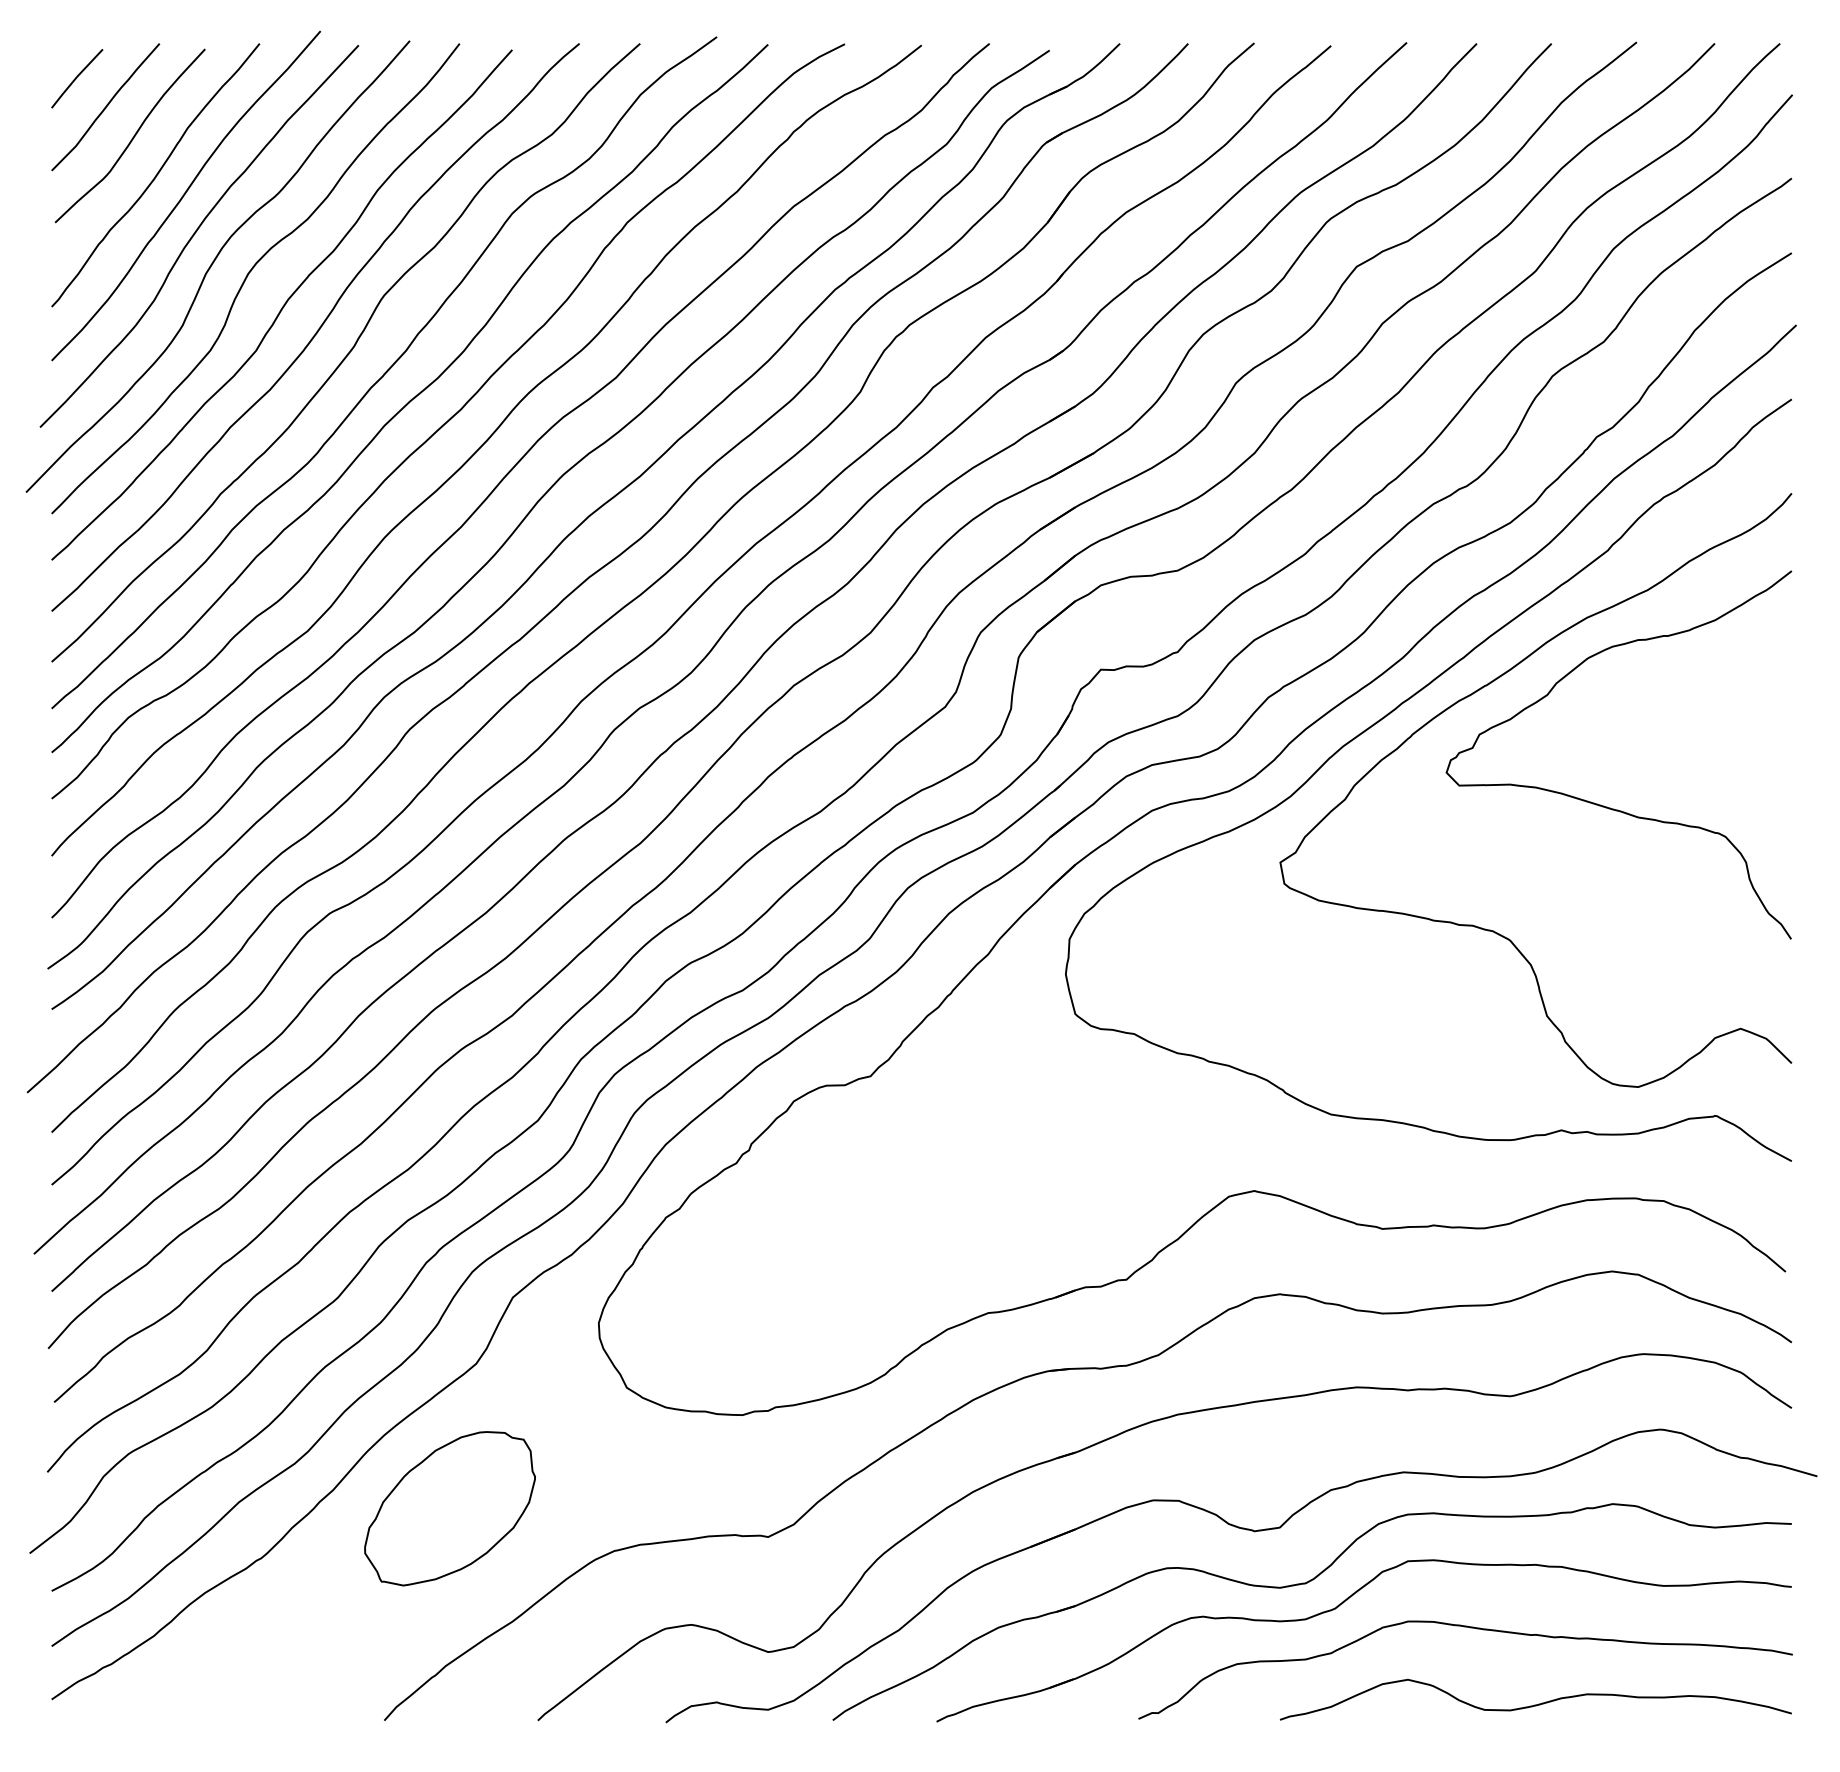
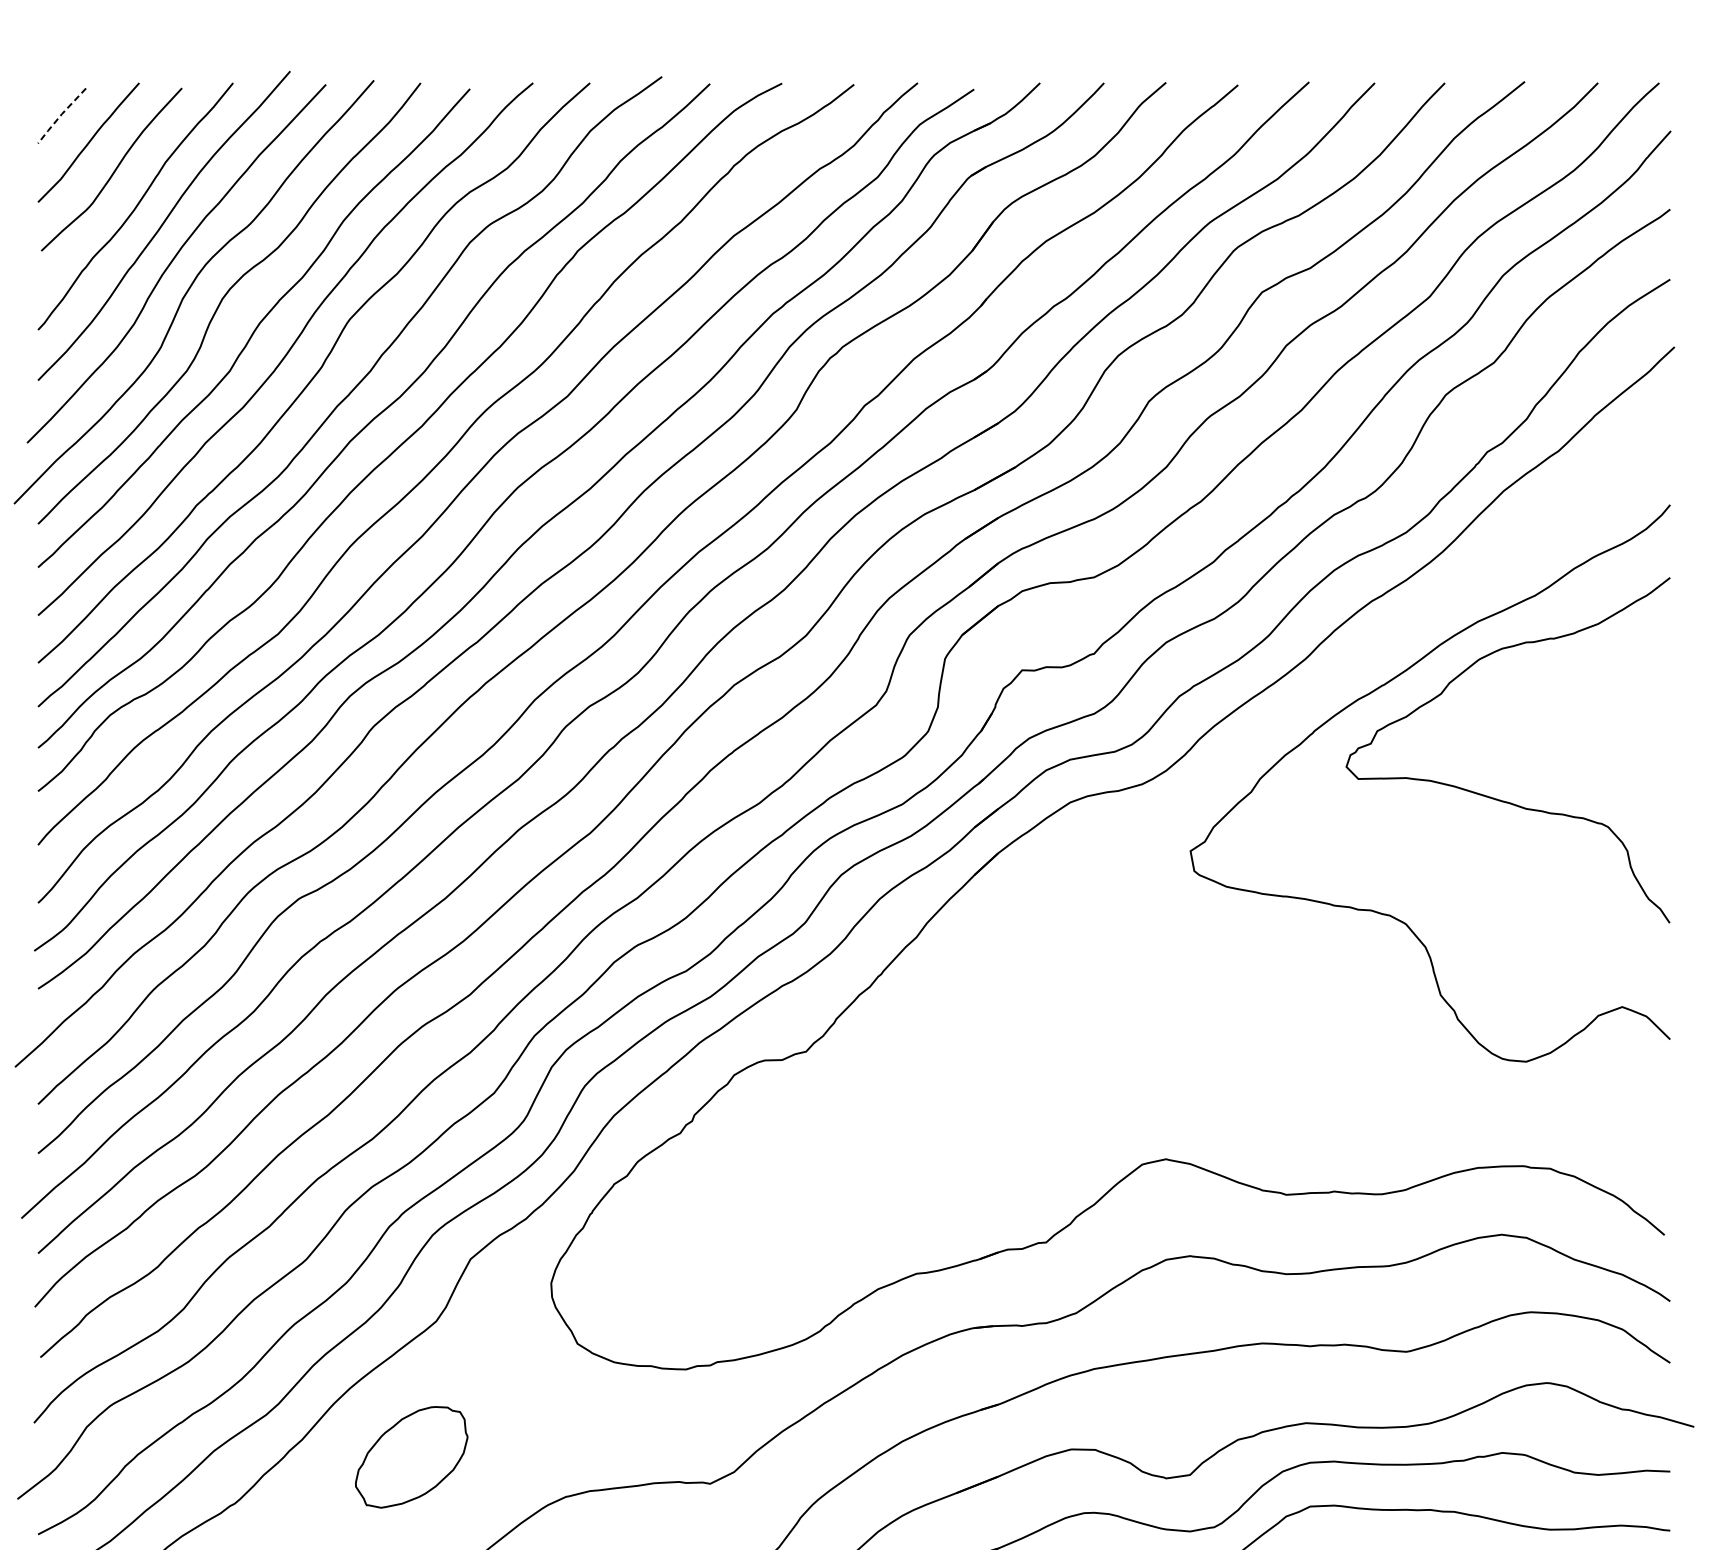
line: (76, 78) -> (61, 115), solid -> dashed
curve: (1383, 719) -> (1287, 716), removed
part: (449, 1508) -> (411, 1457), size x0.7

